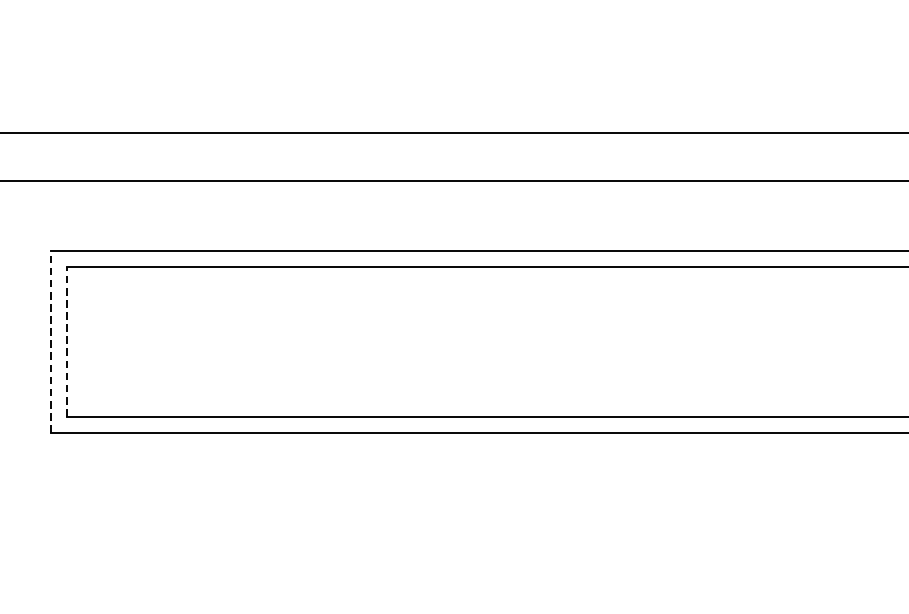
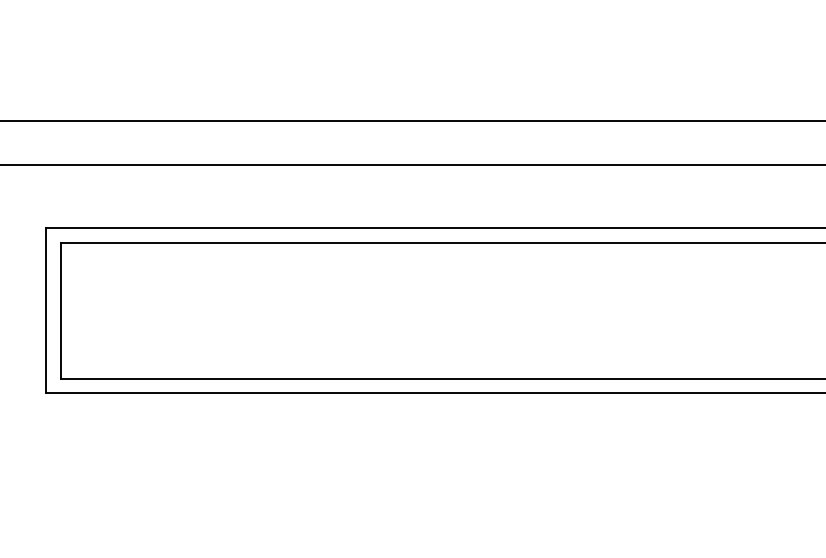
line: (51, 341) -> (46, 310), dashed -> solid
line: (66, 341) -> (60, 310), dashed -> solid

